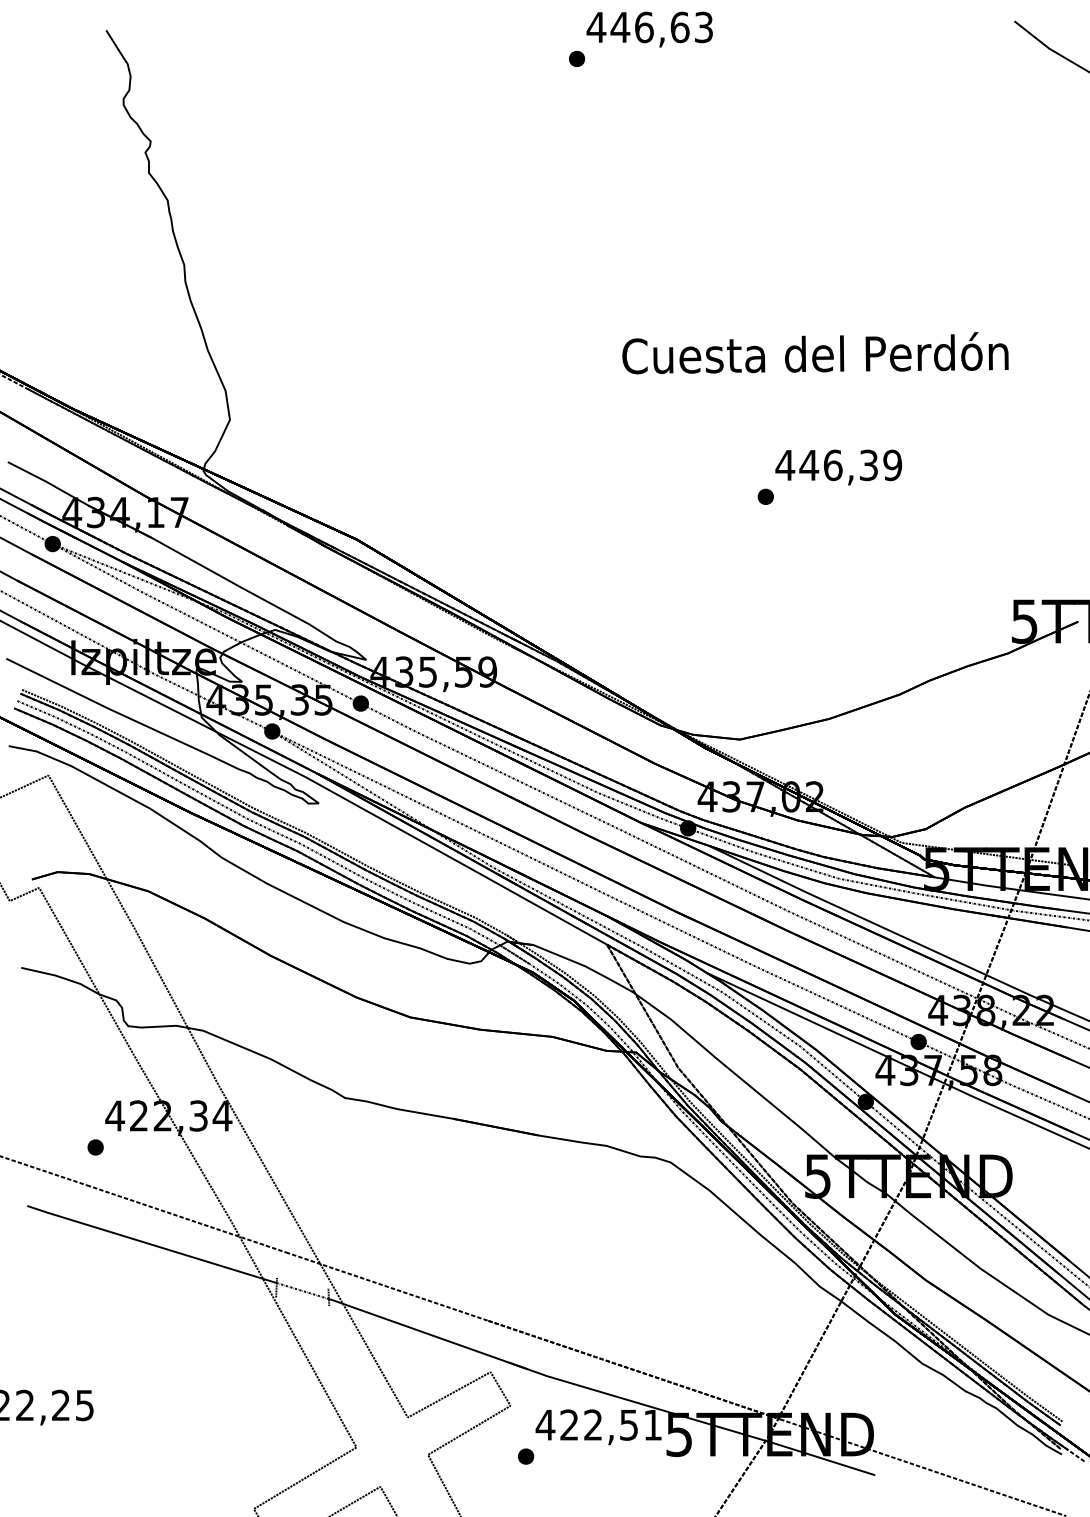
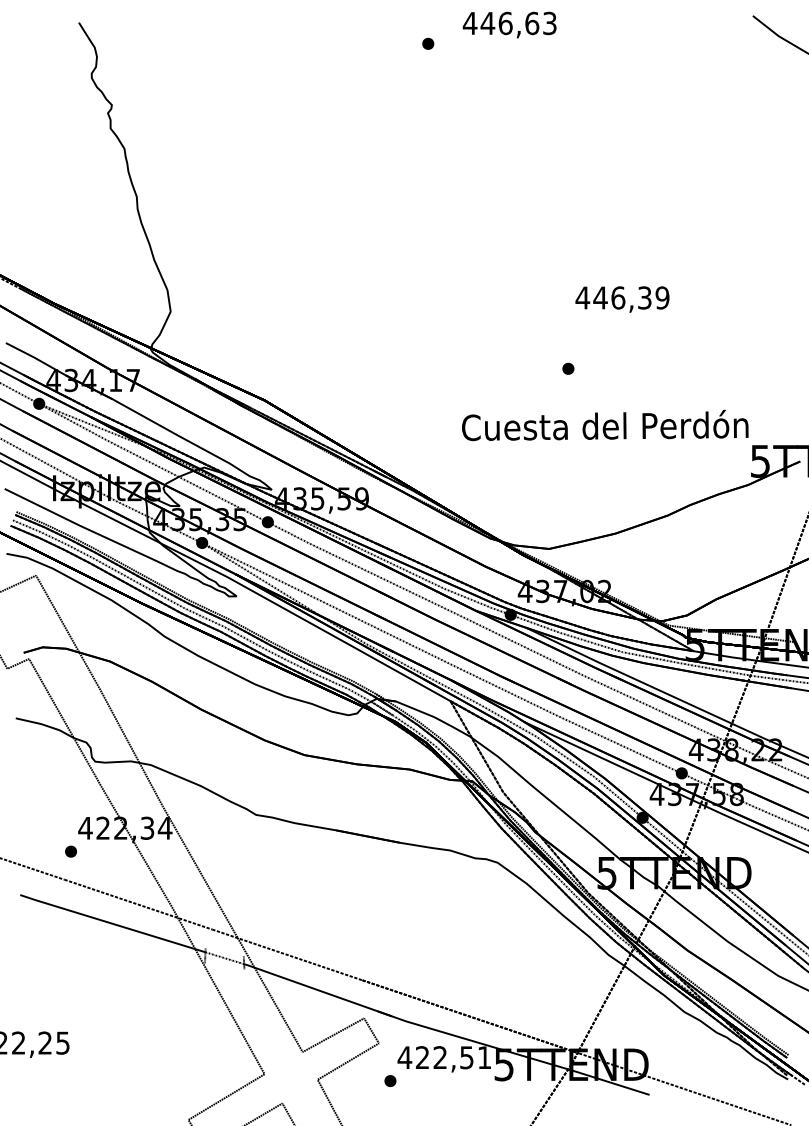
text: (649, 29) -> (509, 24), moved
text: (815, 353) -> (605, 425), moved
text: (838, 467) -> (622, 299), moved

